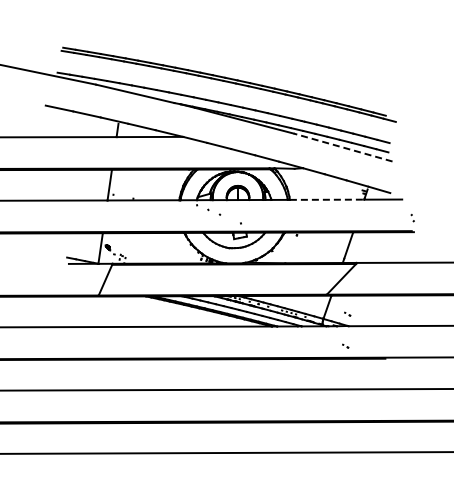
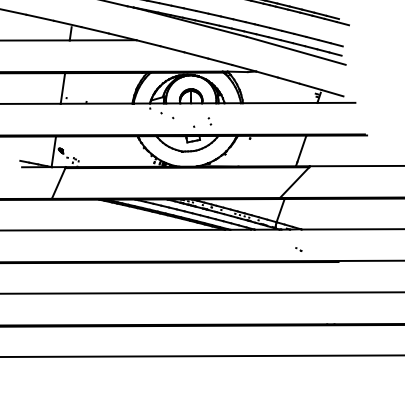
line: (342, 147) -> (295, 50), dashed -> solid
line: (327, 199) -> (280, 102), dashed -> solid
part: (412, 217) -> (209, 120), moved
part: (347, 313) -> (300, 216), removed

